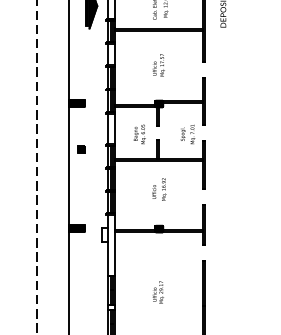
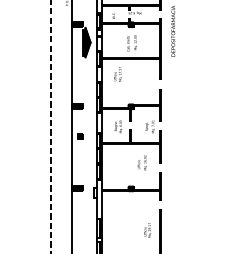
text: (158, 65) -> (117, 74), moved
text: (158, 188) -> (141, 162), moved
text: (158, 292) -> (147, 230), moved

